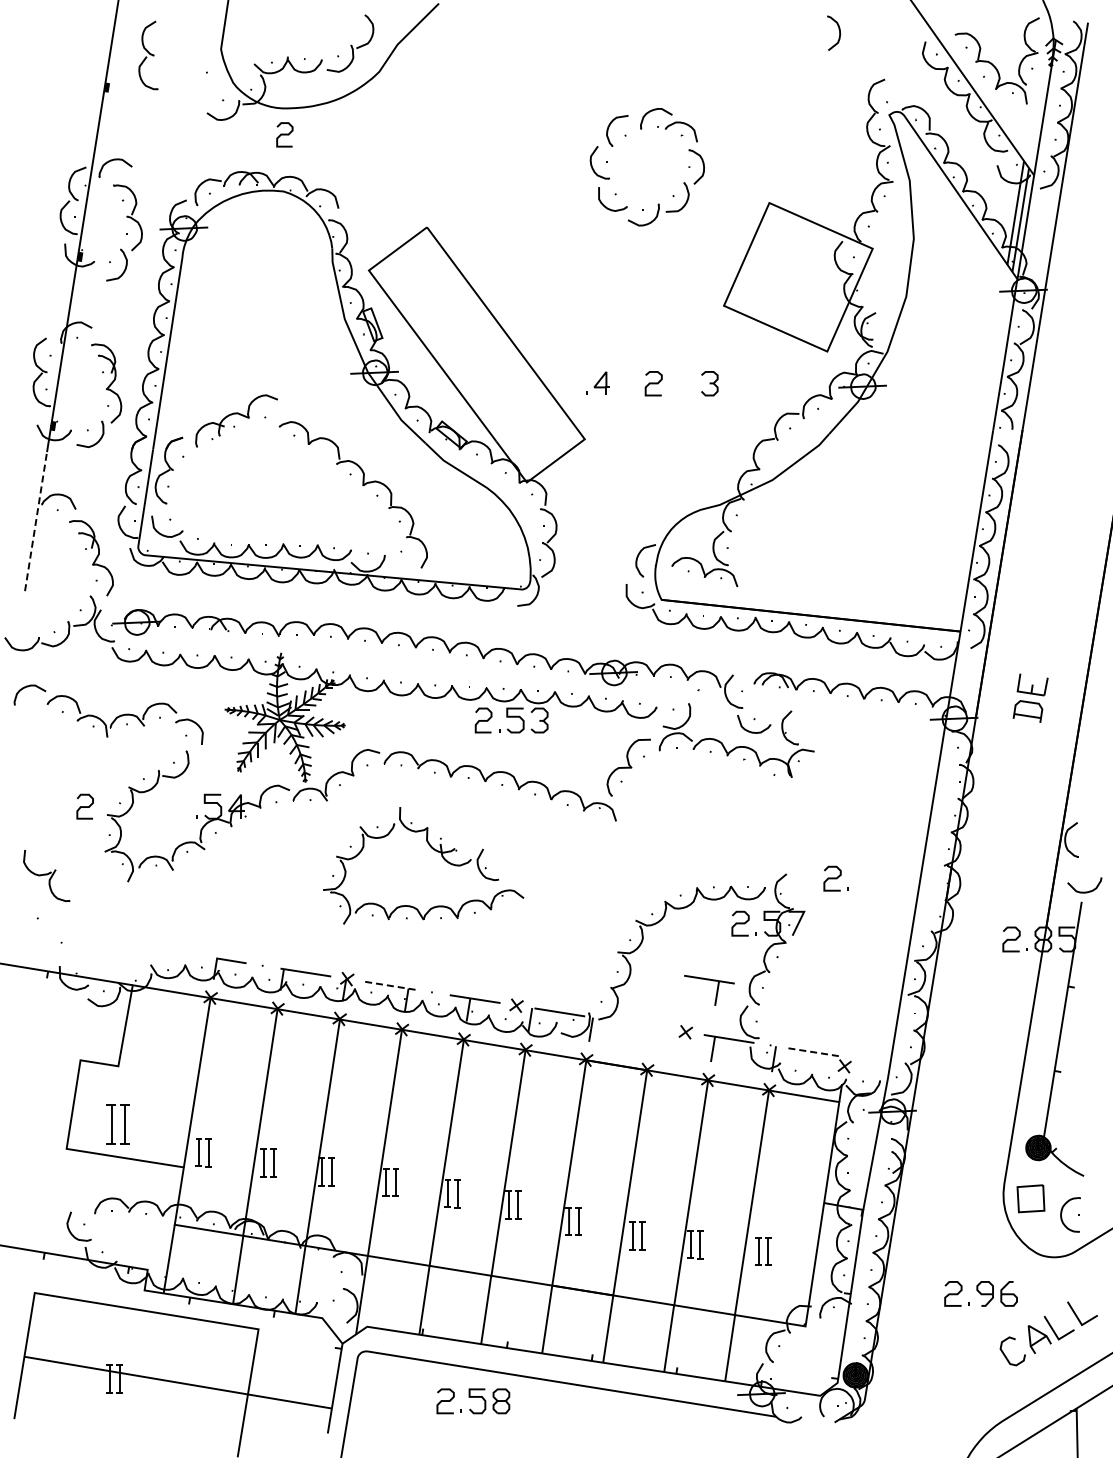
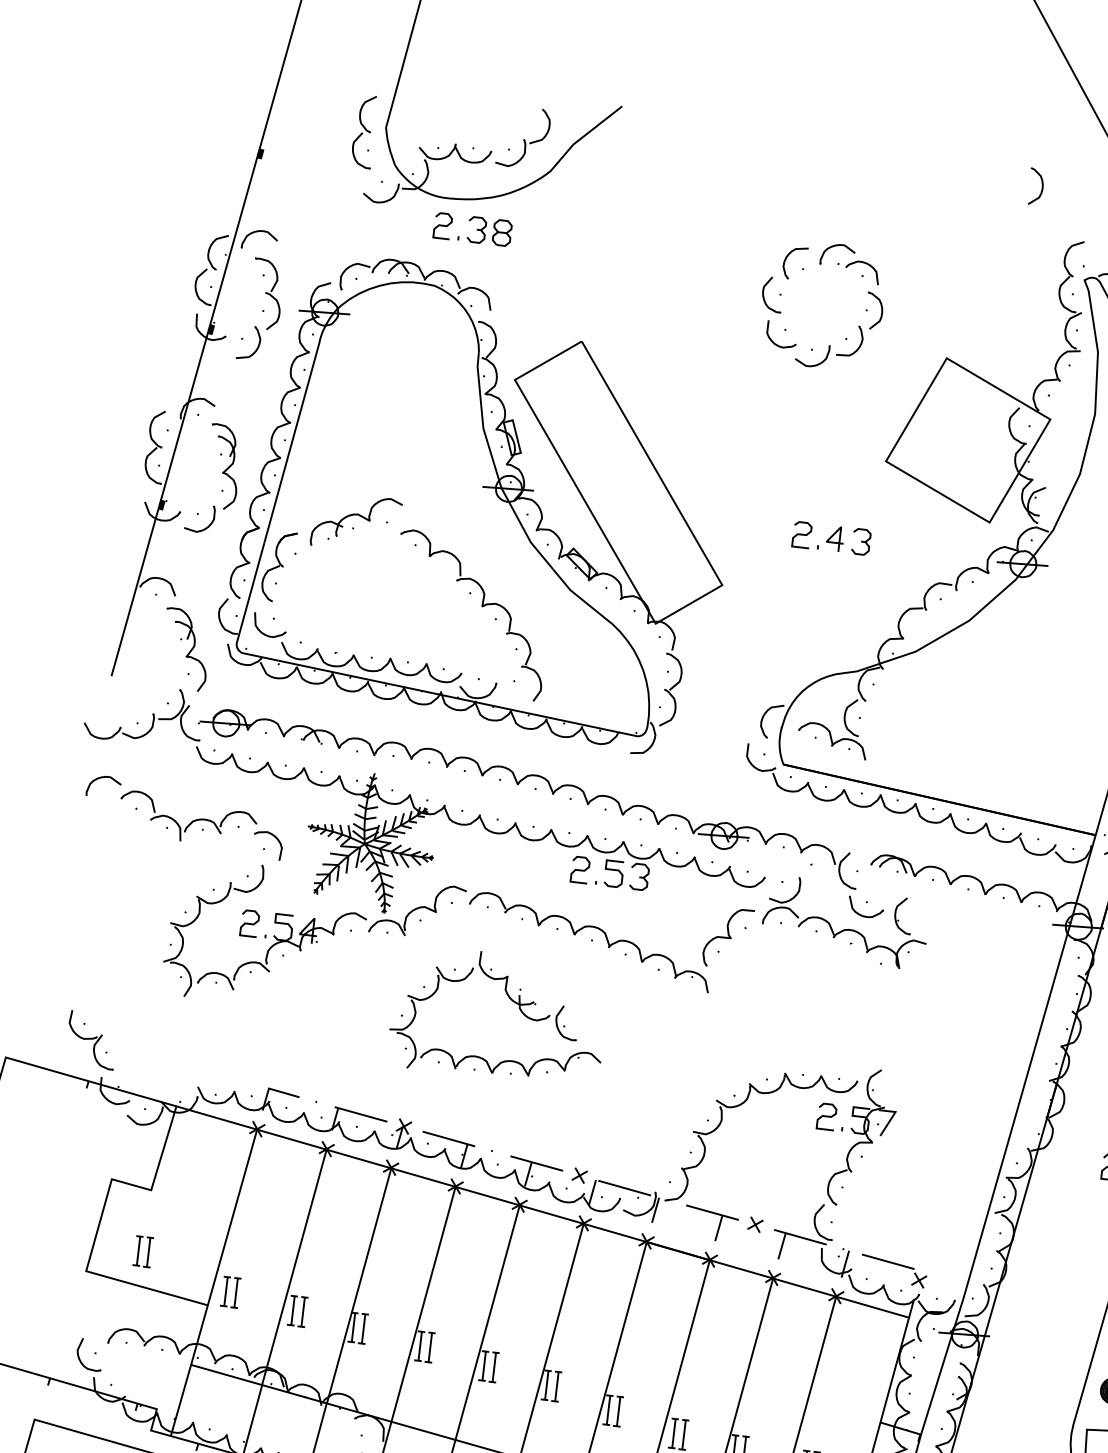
part: (148, 55) -> (364, 131), moved
part: (324, 134) -> (484, 230), added
part: (597, 382) -> (830, 537), moved
line: (36, 521) -> (132, 604), dashed -> solid
curve: (84, 806) -> (249, 923), moved
part: (46, 875) -> (91, 1039), moved
part: (835, 878) -> (932, 1080), removed
line: (391, 986) -> (449, 1139), dashed -> solid
part: (716, 990) -> (718, 1224), moved
line: (813, 1052) -> (887, 1262), dashed -> solid
part: (117, 1124) -> (143, 1251), size x0.71

